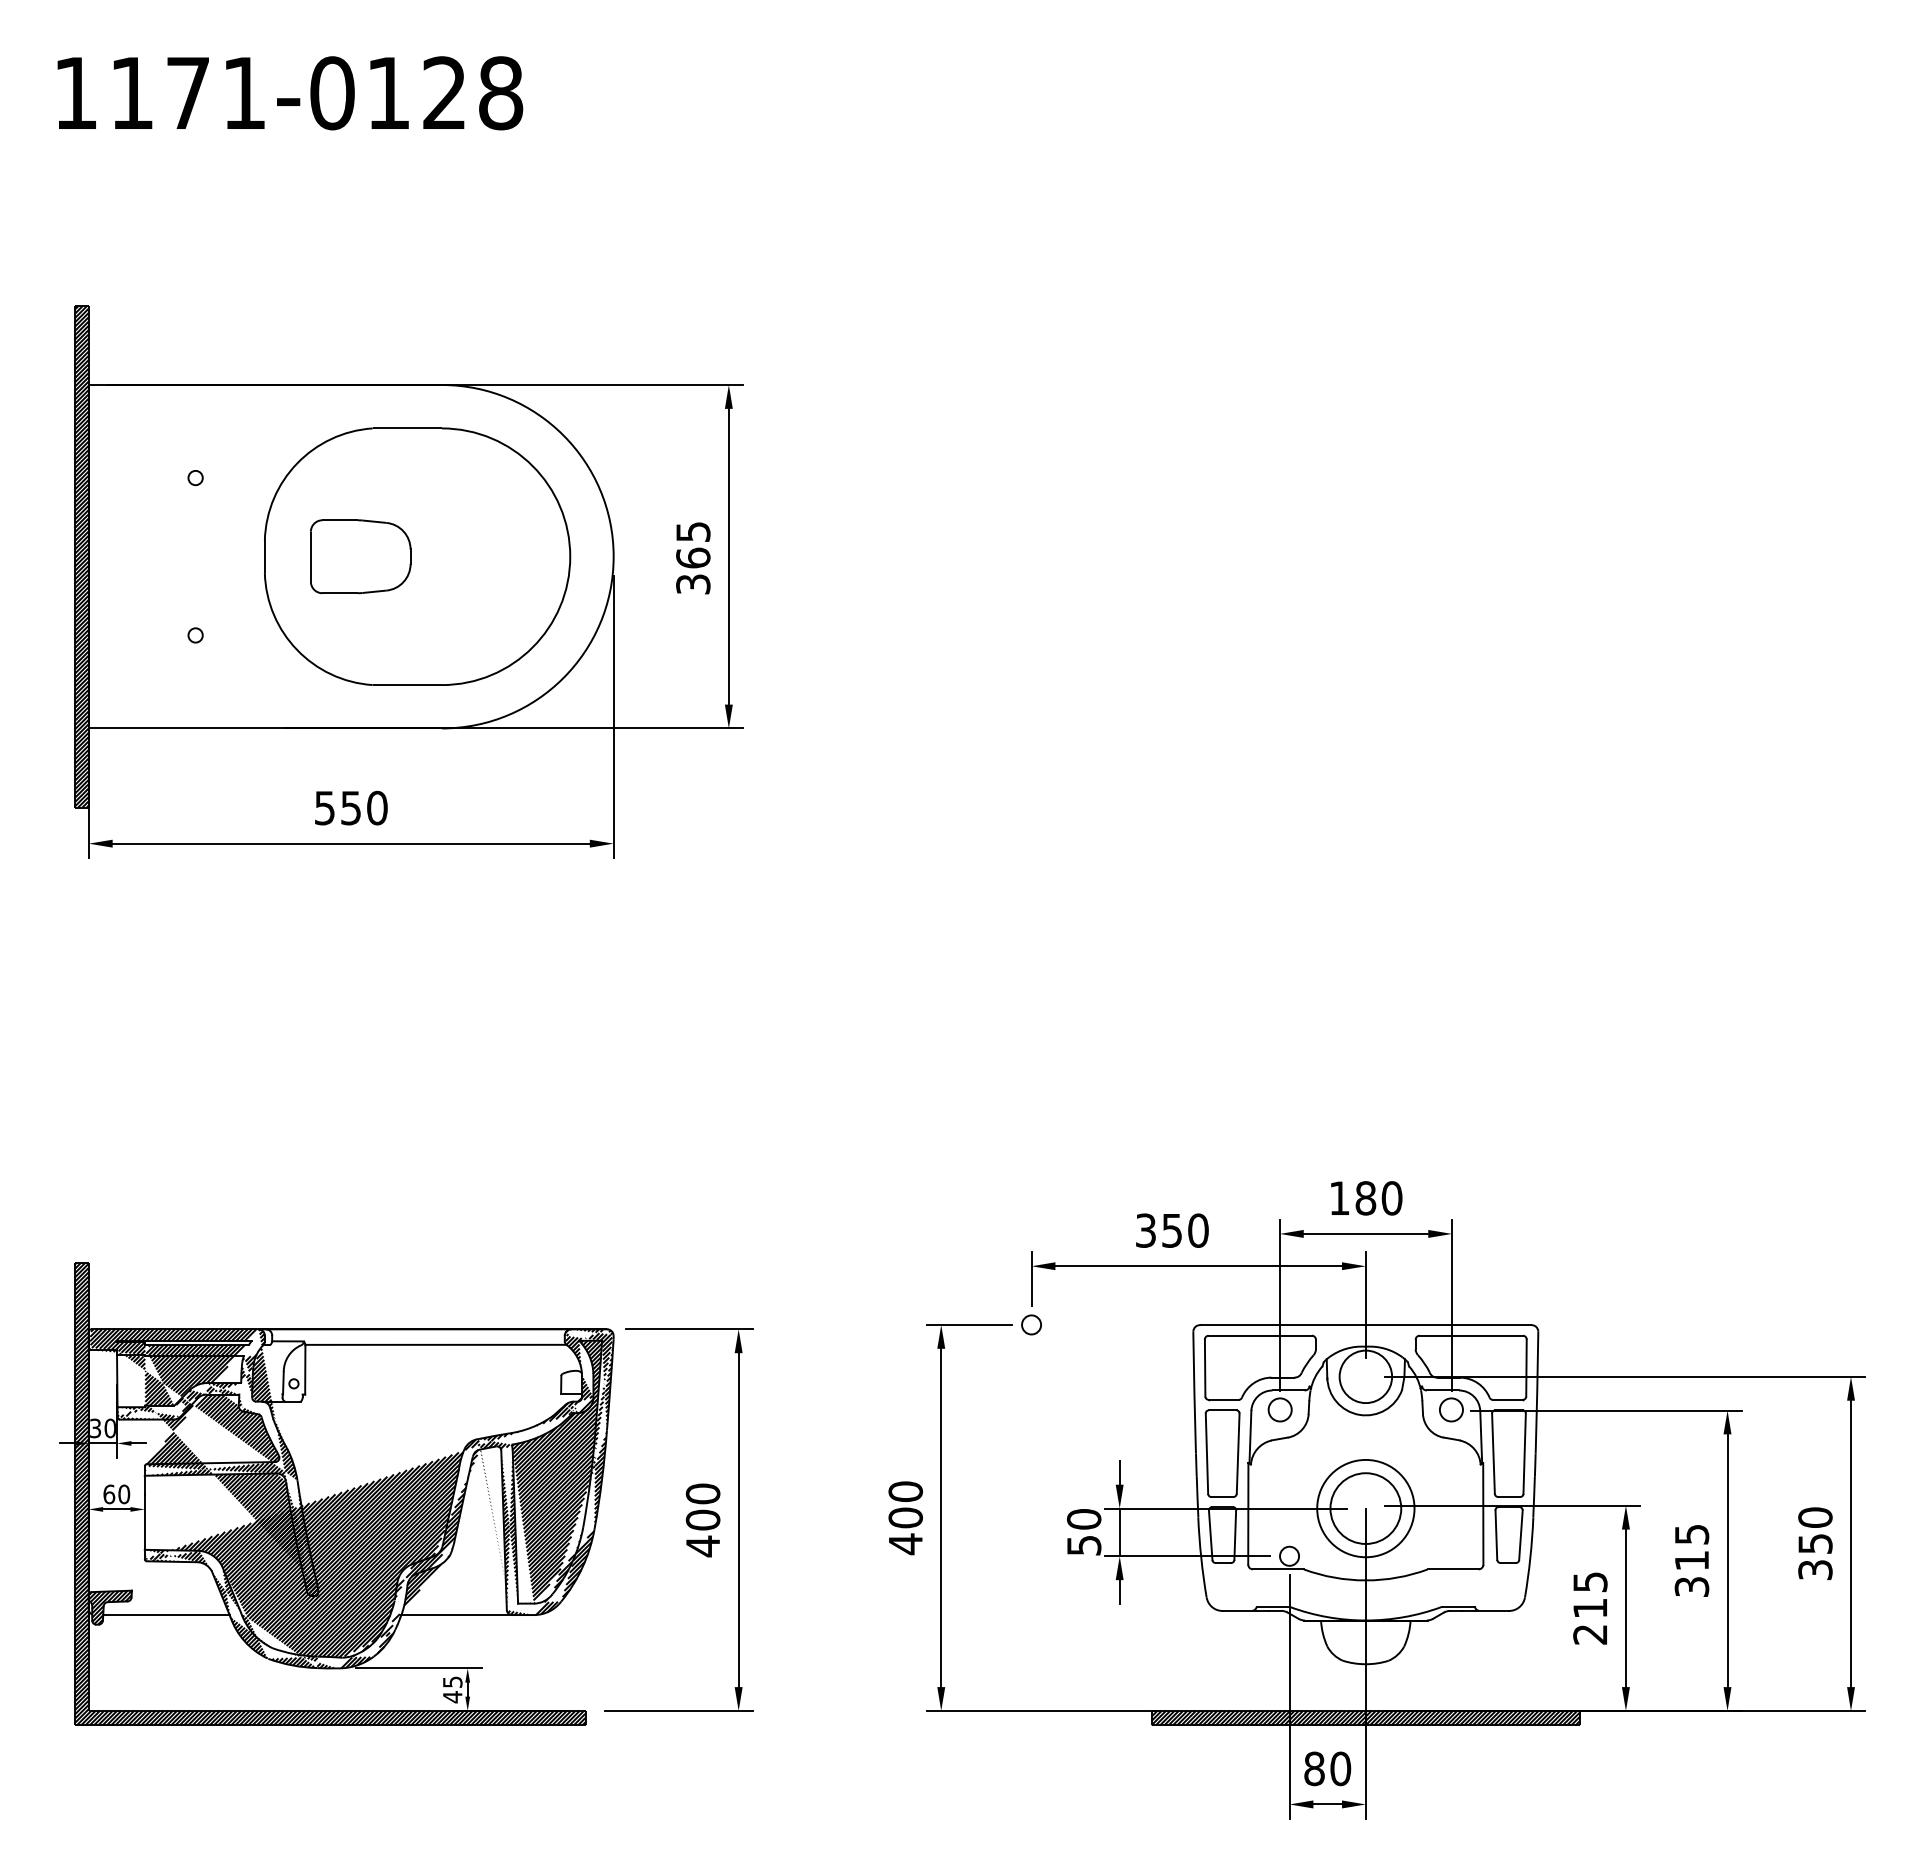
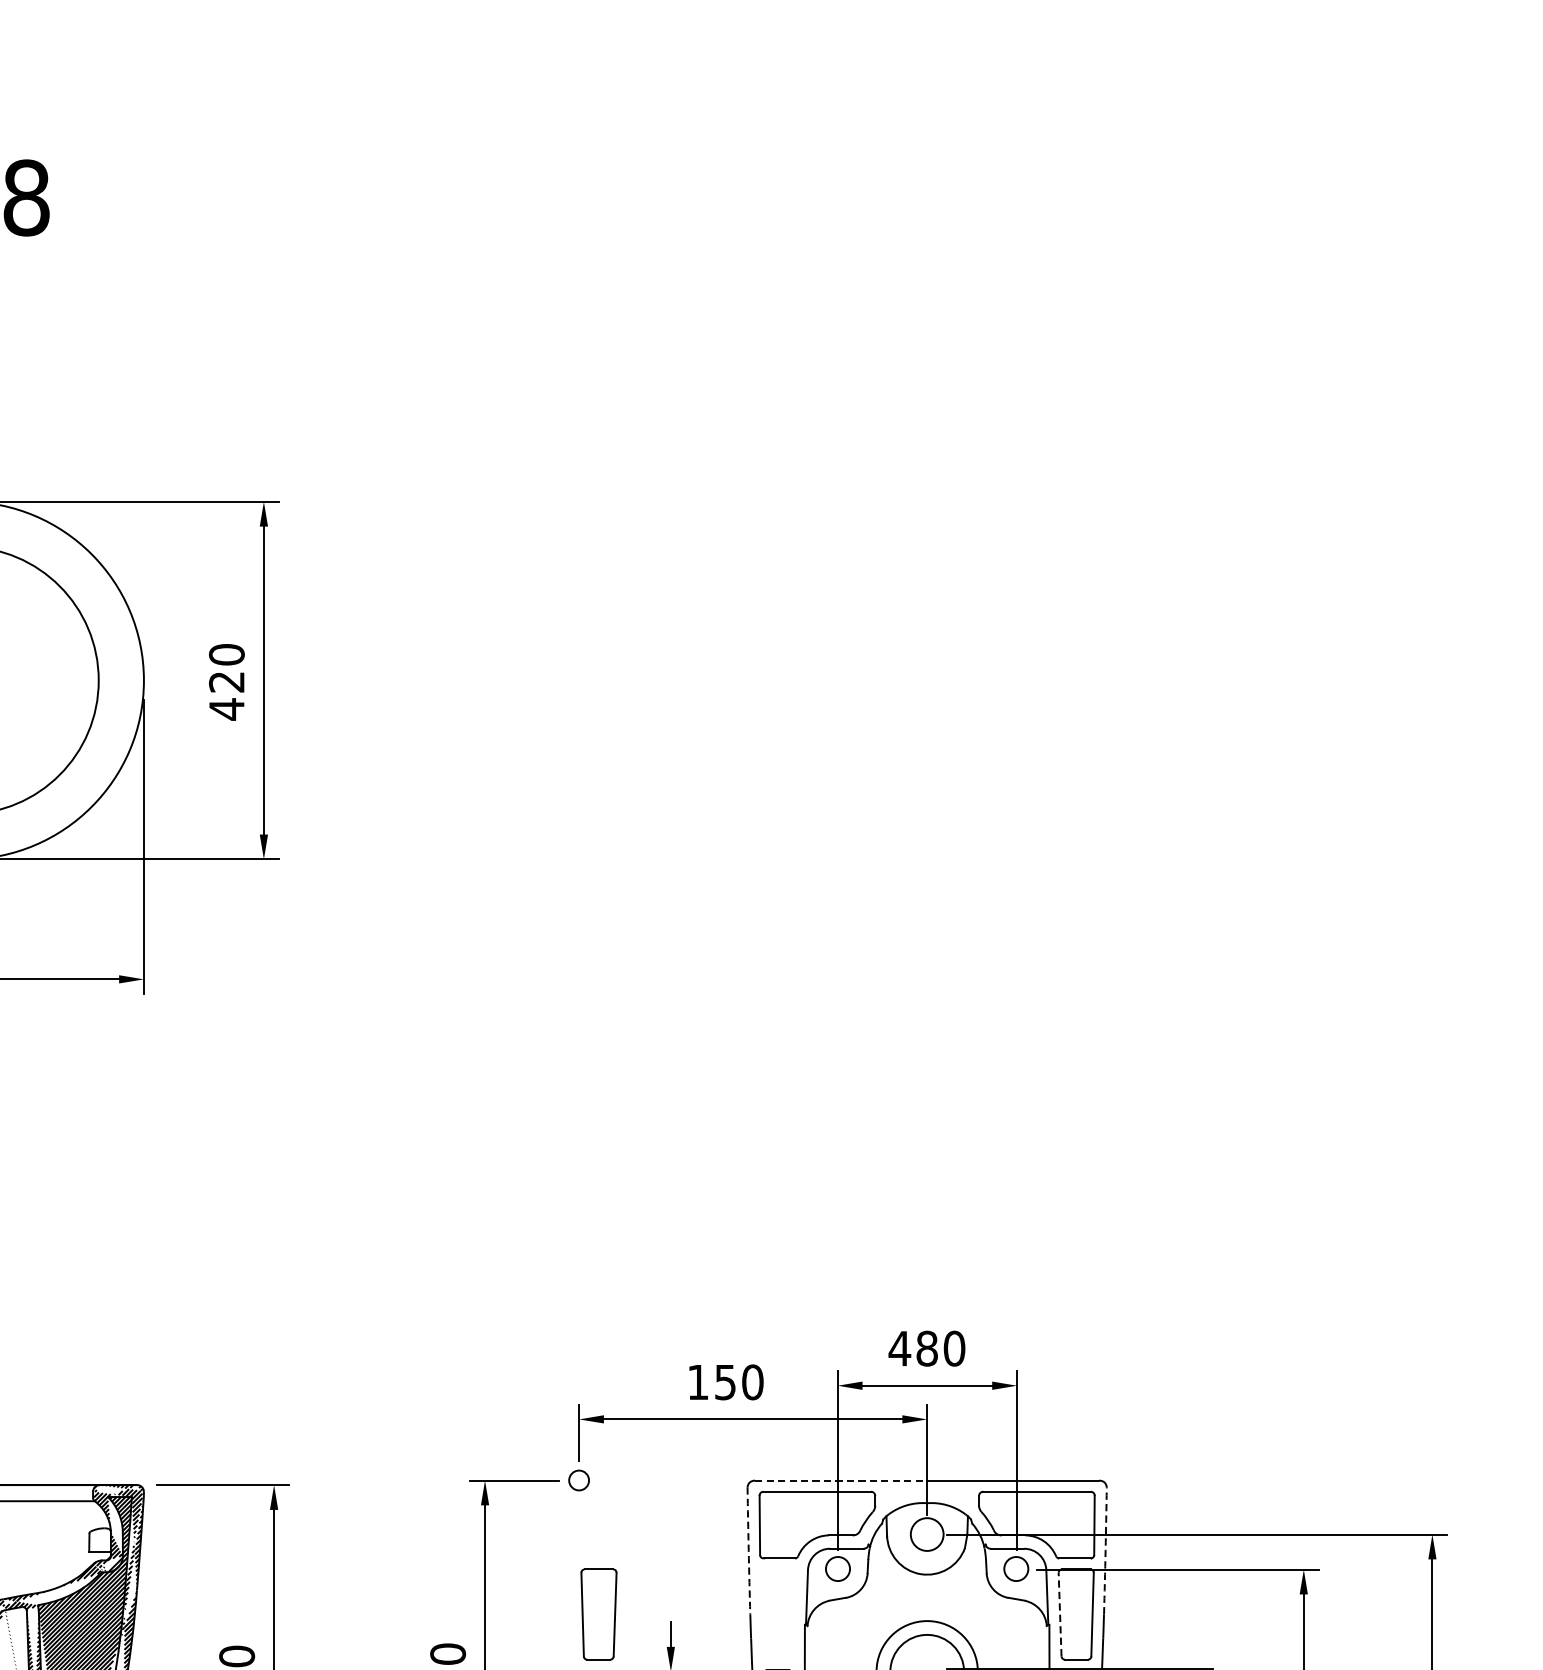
text: (693, 558) -> (227, 682), 365 -> 420
text: (1339, 1197) -> (899, 1347), 180 -> 480
text: (1145, 1230) -> (697, 1382), 350 -> 150
line: (1283, 1325) -> (841, 1481), solid -> dashed
circle: (1365, 1376) -> (926, 1534), size x0.6
arc: (1194, 1392) -> (748, 1550), solid -> dashed
arc: (1537, 1392) -> (1105, 1550), solid -> dashed
part: (1222, 1453) -> (598, 1614), moved
line: (1493, 1453) -> (1060, 1614), solid -> dashed

